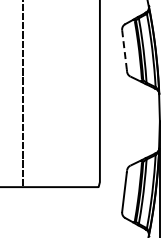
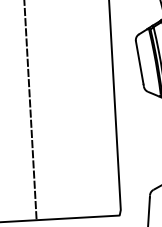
line: (124, 49) -> (139, 62), dashed -> solid

